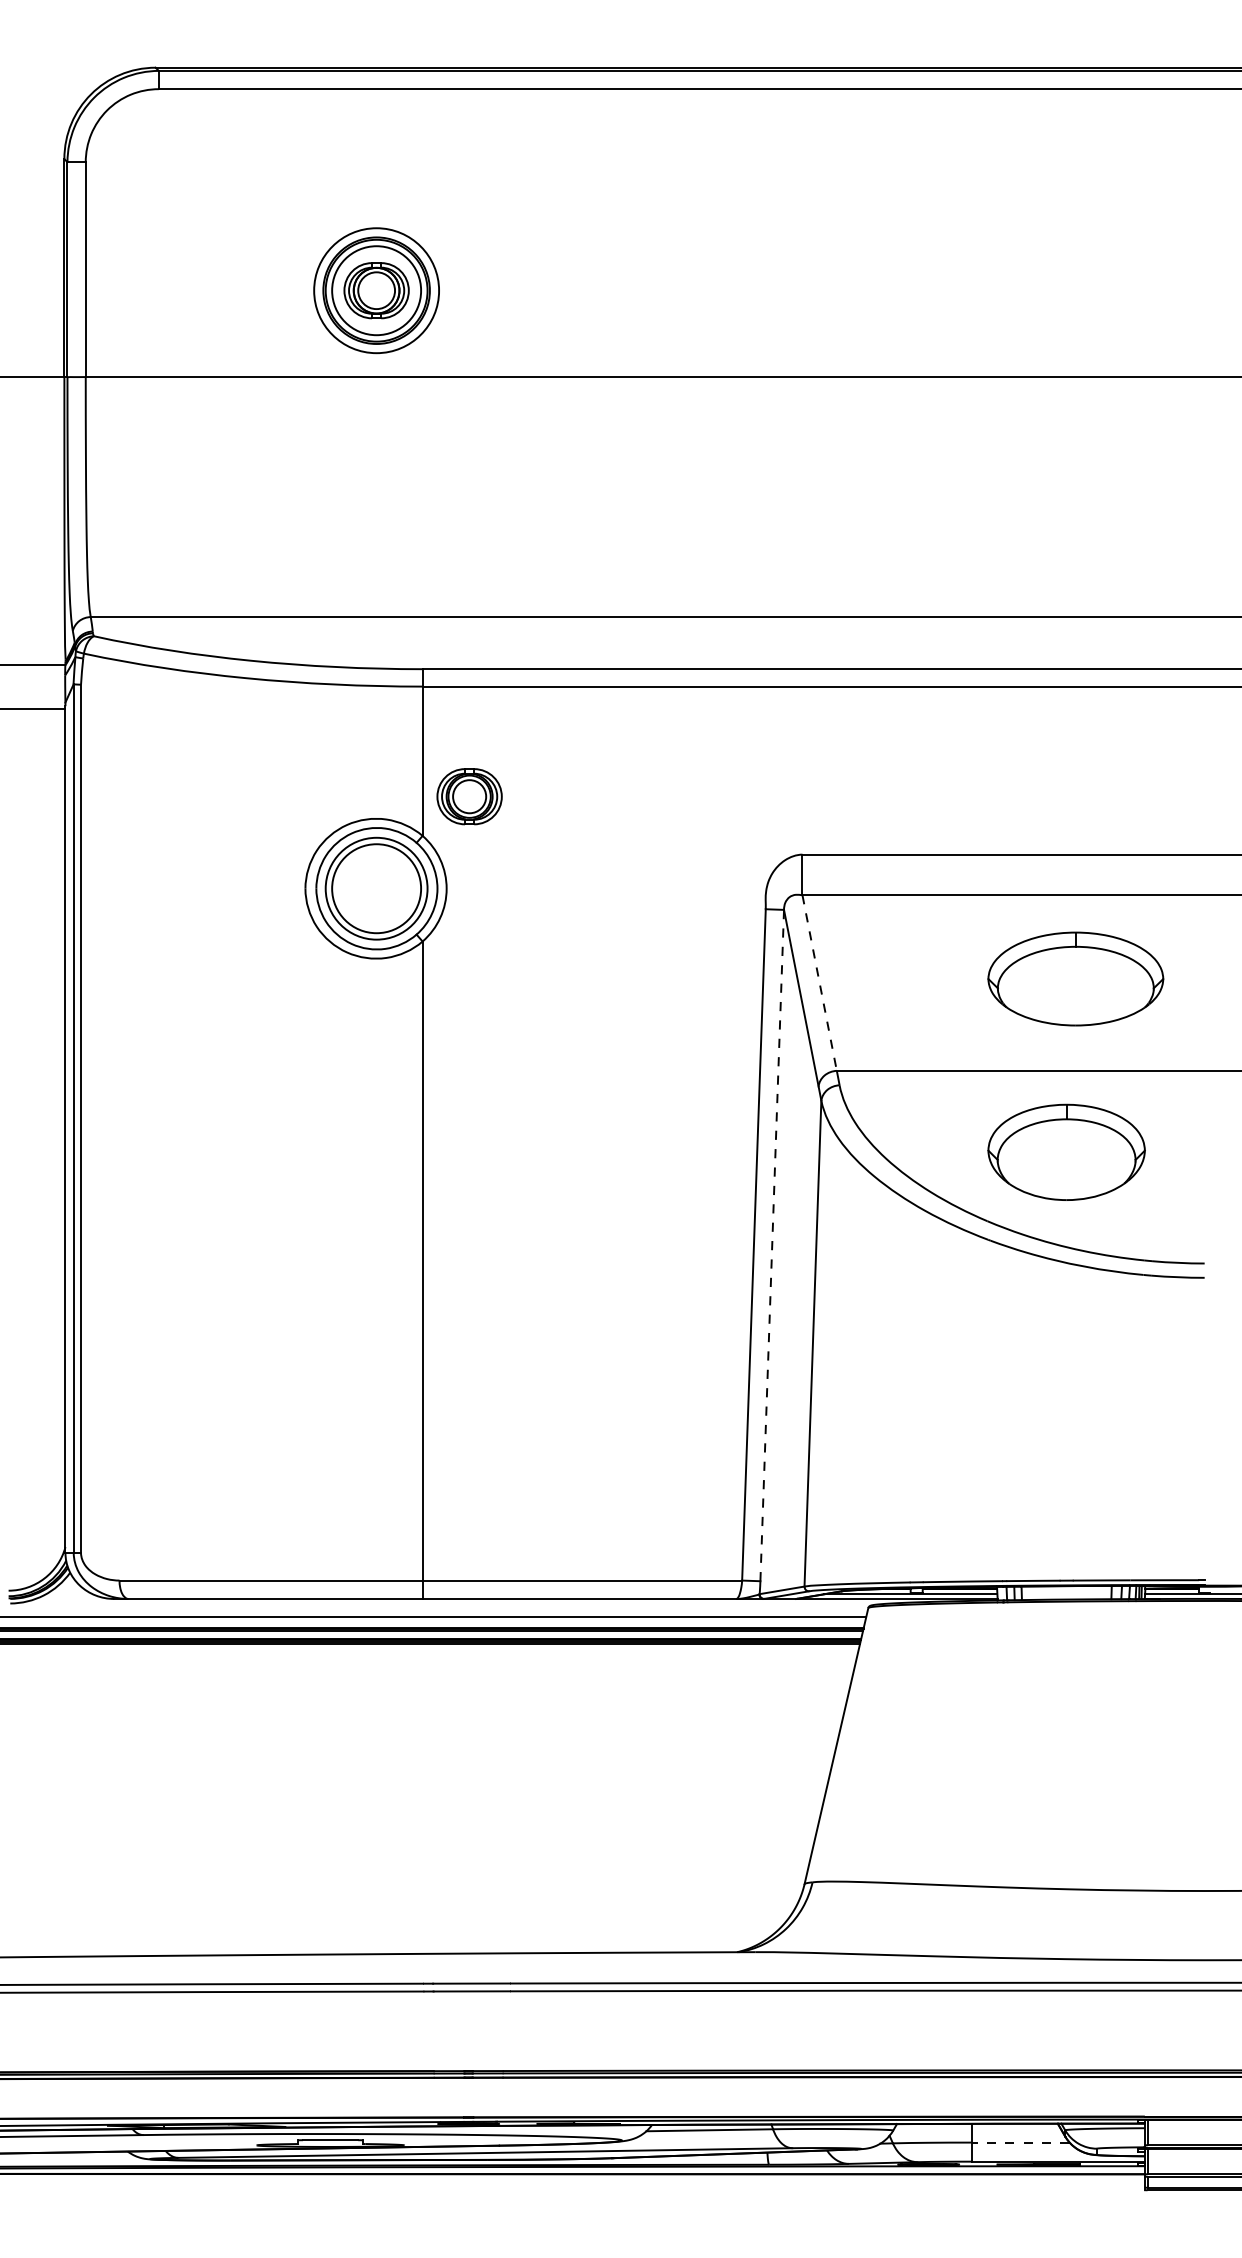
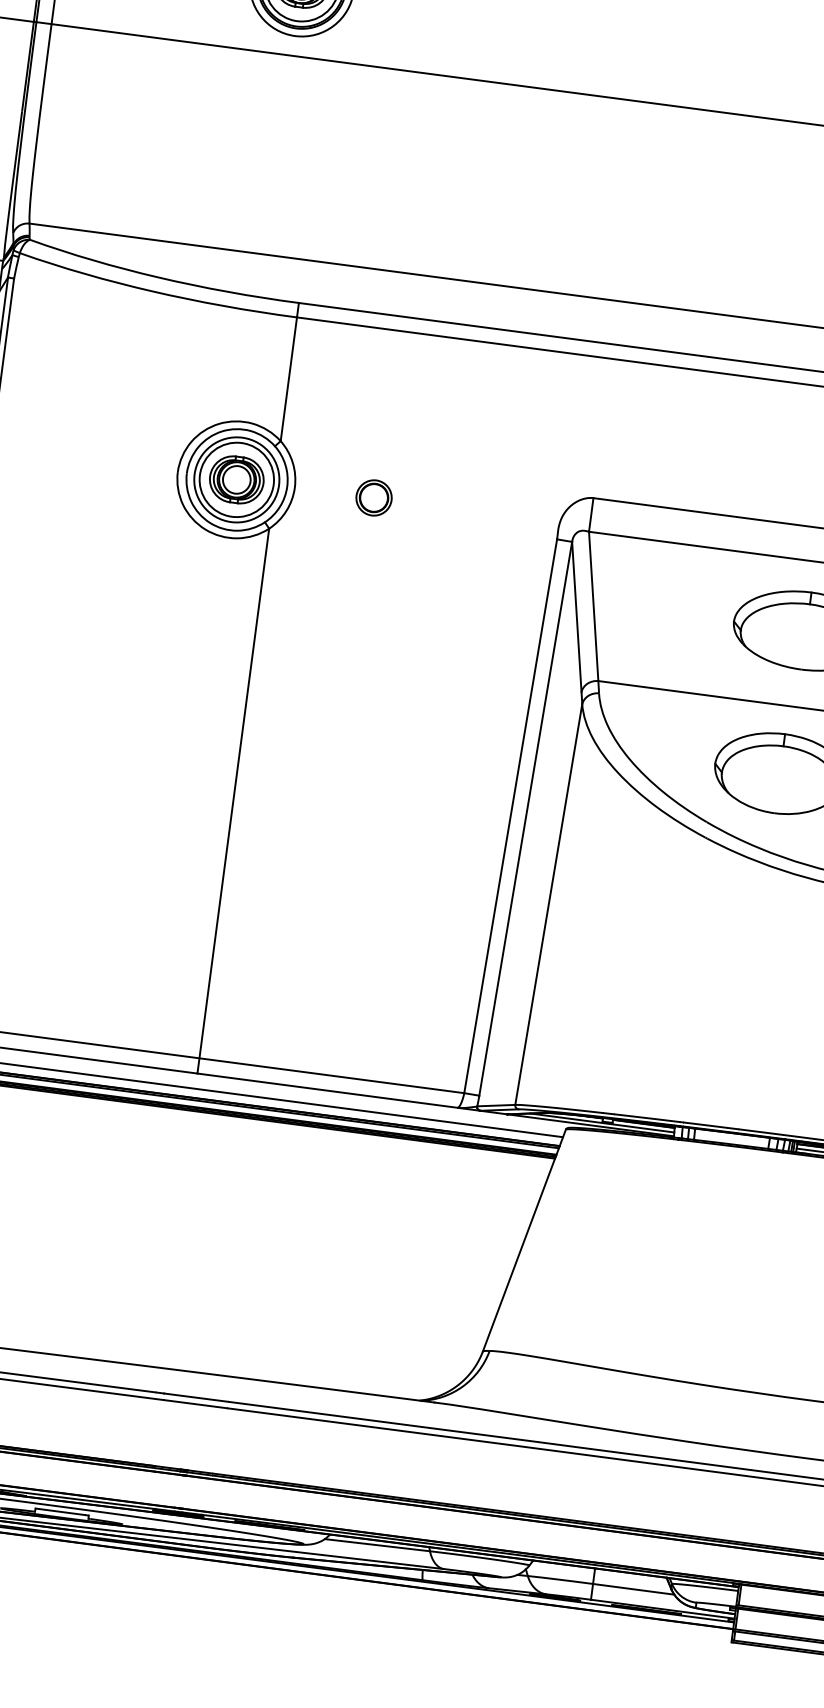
part: (469, 796) -> (236, 479), moved
part: (542, 888) -> (374, 497), added
line: (819, 983) -> (593, 606), dashed -> solid
line: (772, 1245) -> (525, 818), dashed -> solid
line: (1020, 2142) -> (633, 1589), dashed -> solid

